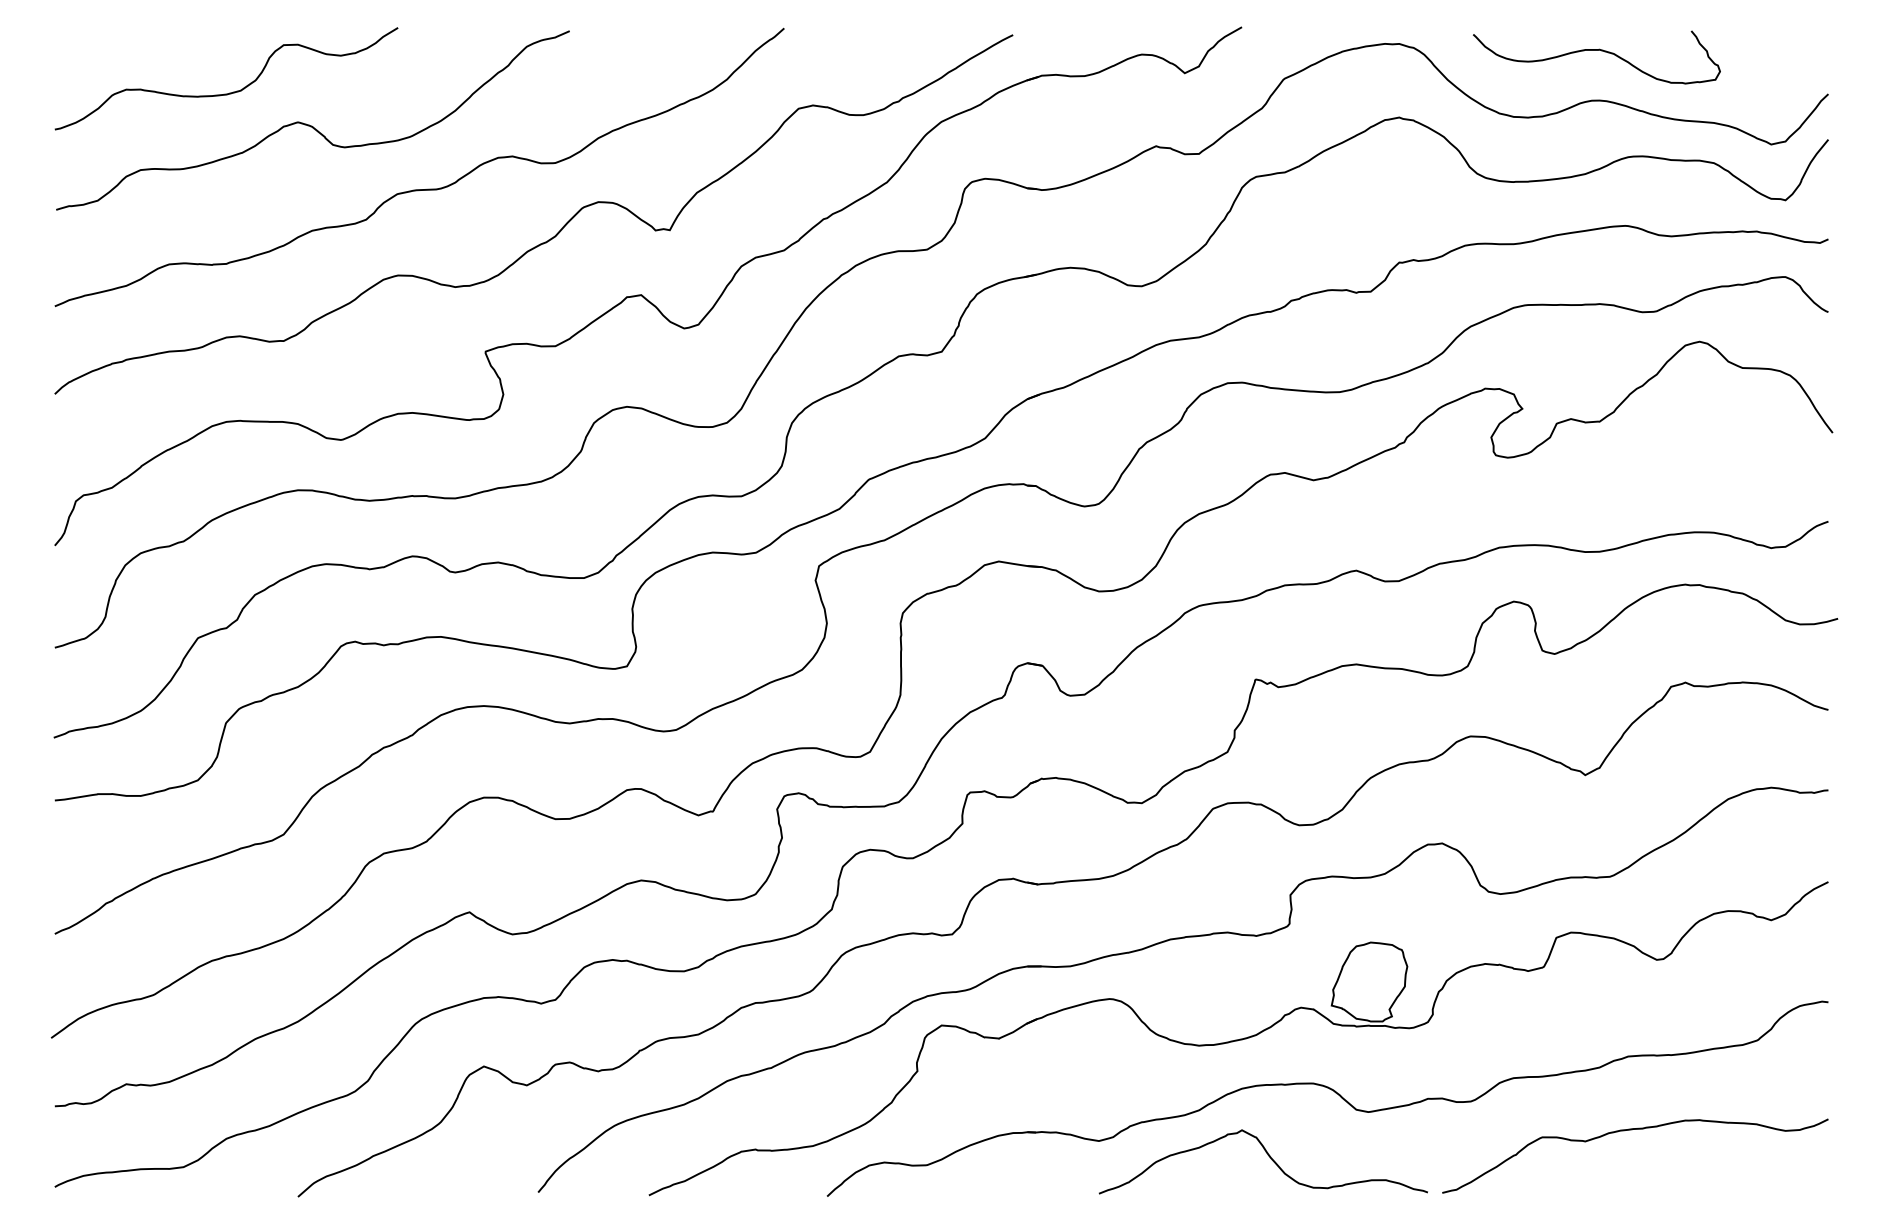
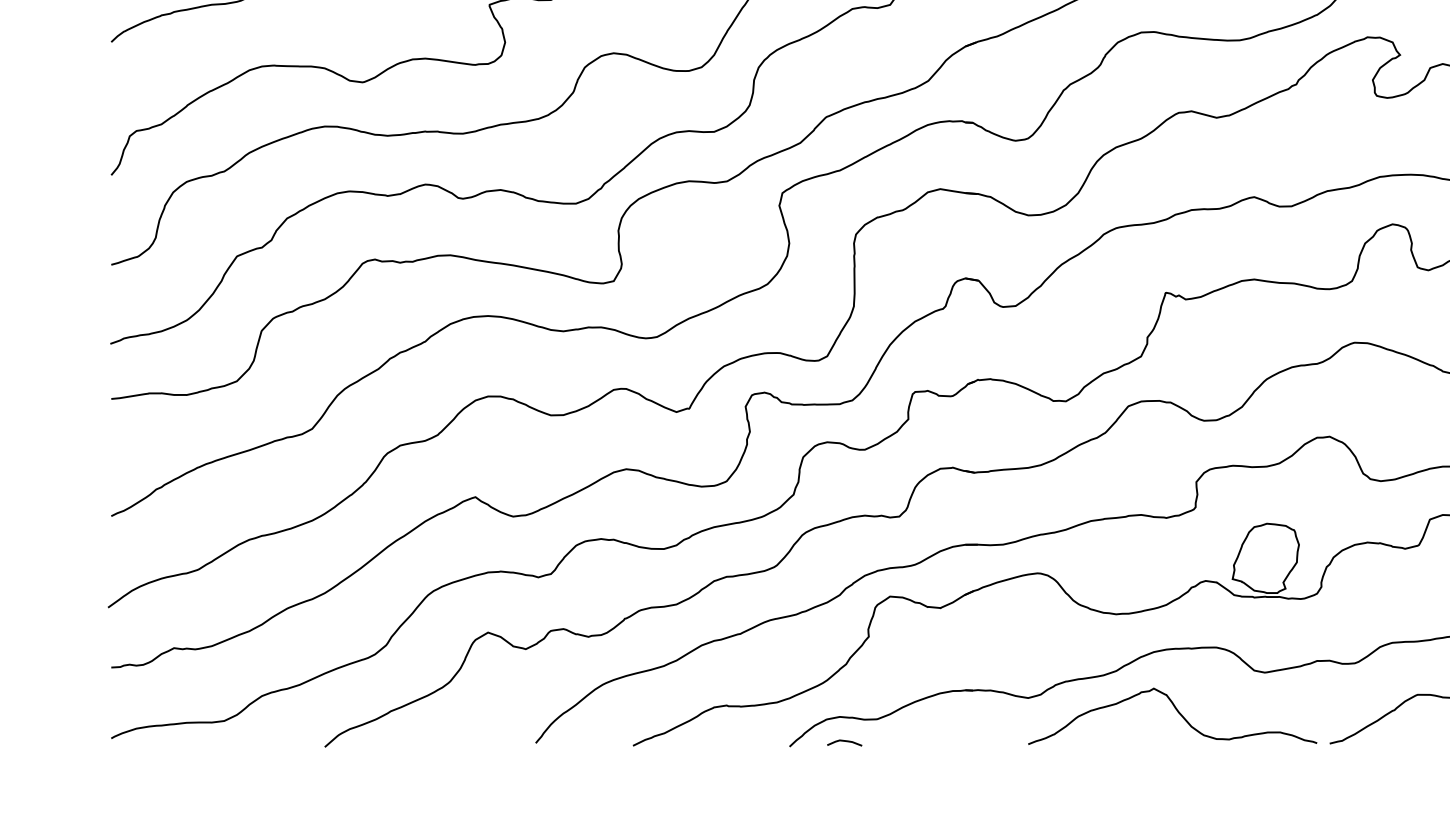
curve: (889, 1190) -> (844, 741), added

